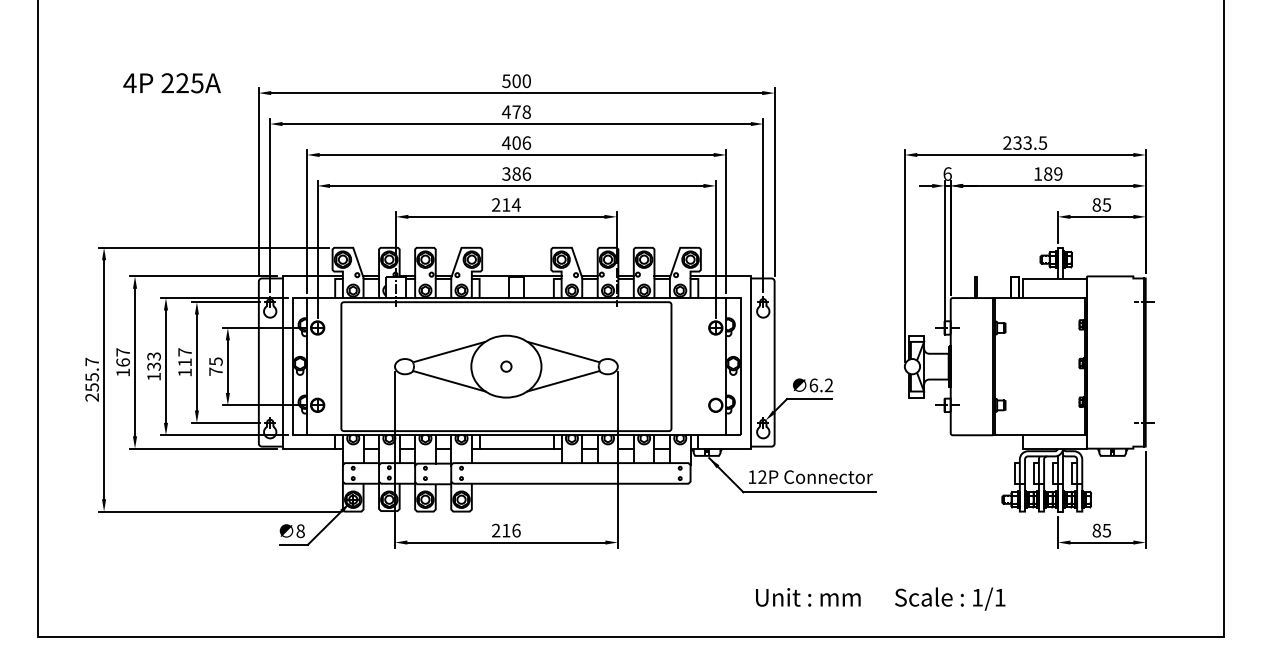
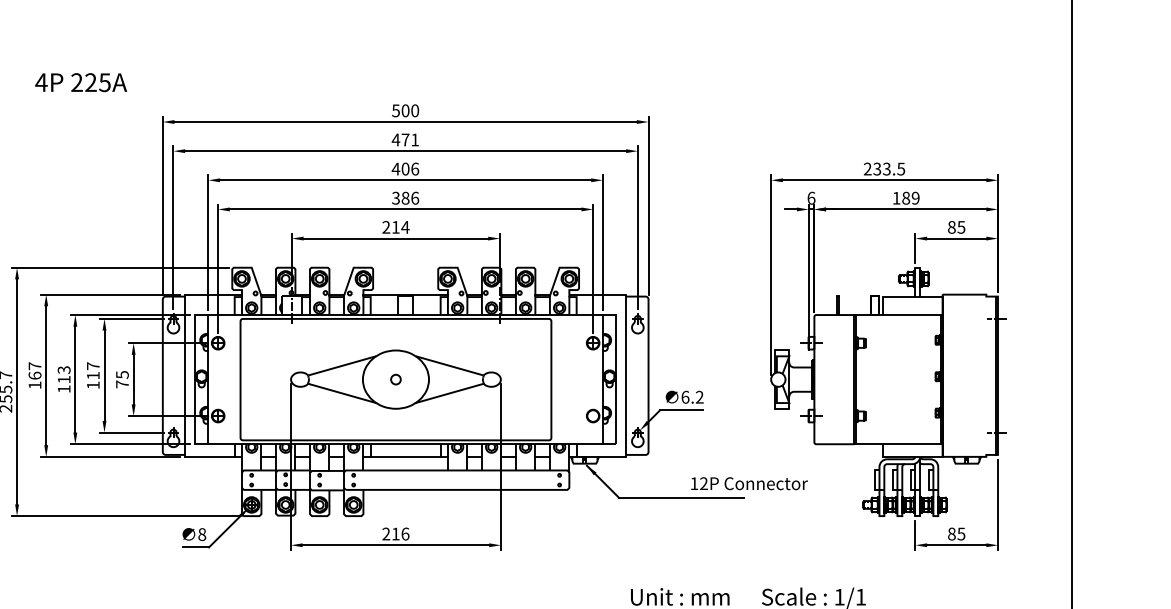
text: (171, 83) -> (80, 82), moved
text: (526, 111) -> (414, 139), 478 -> 471
text: (153, 366) -> (63, 379), 133 -> 113
text: (810, 476) -> (749, 483), moved

